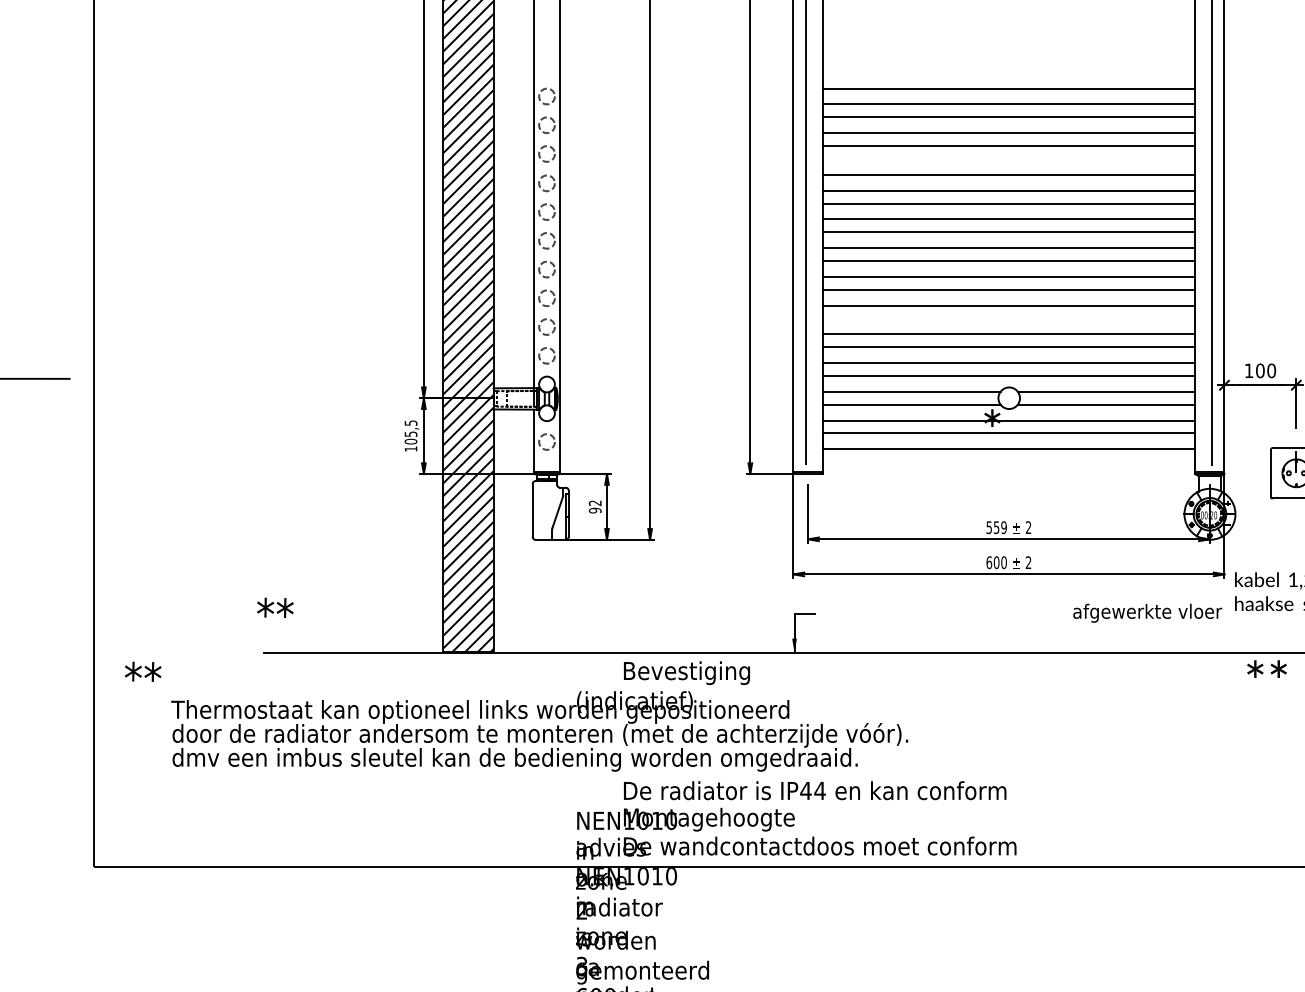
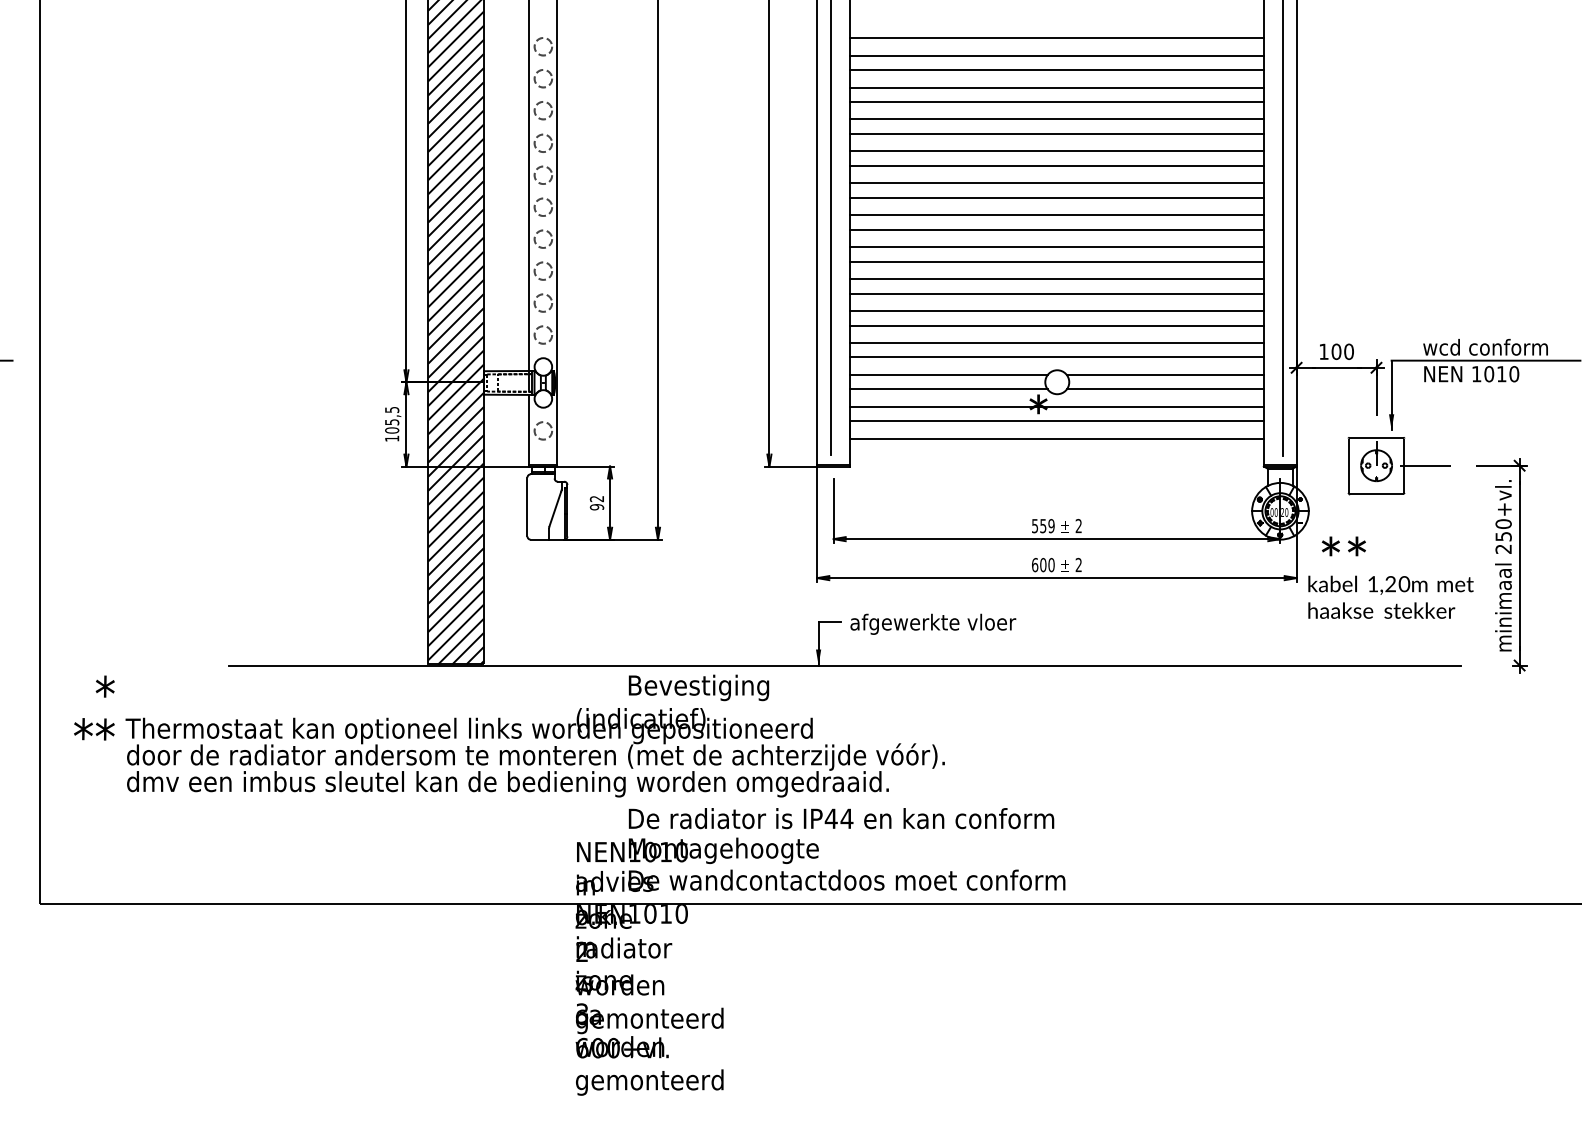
line: (1008, 161) -> (1056, 119), added
line: (1008, 318) -> (1056, 293), added
text: (275, 608) -> (94, 729), moved
text: (1147, 612) -> (933, 623), moved
text: (1266, 669) -> (1343, 546), moved
text: (133, 671) -> (83, 686), ** -> *

